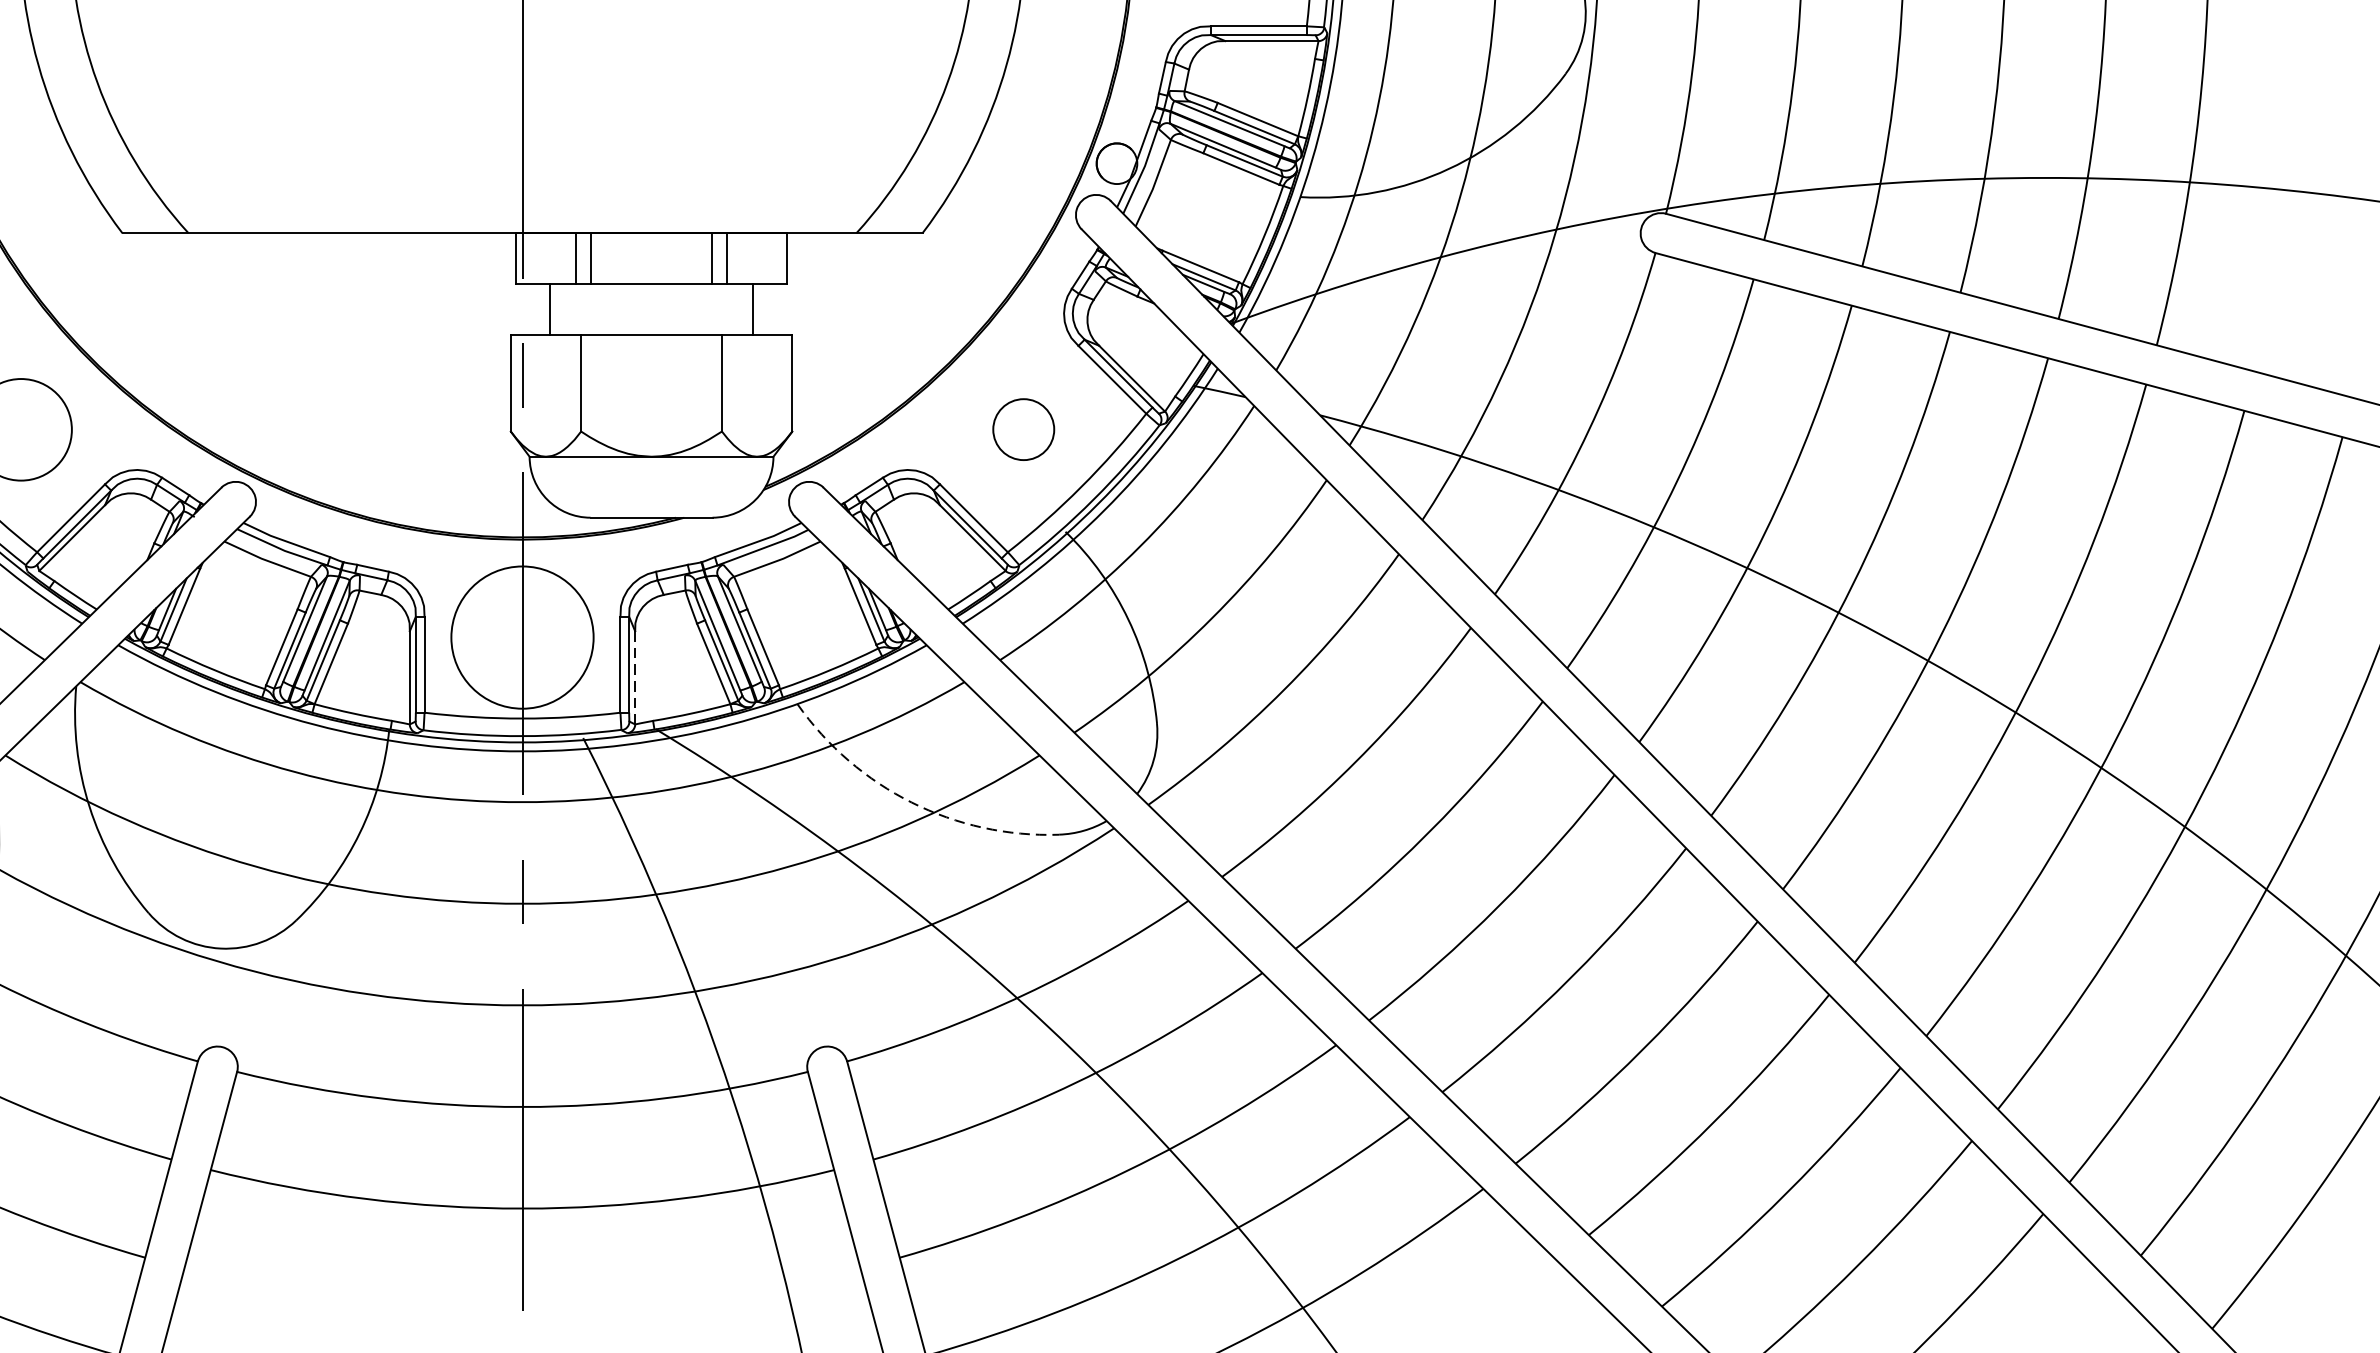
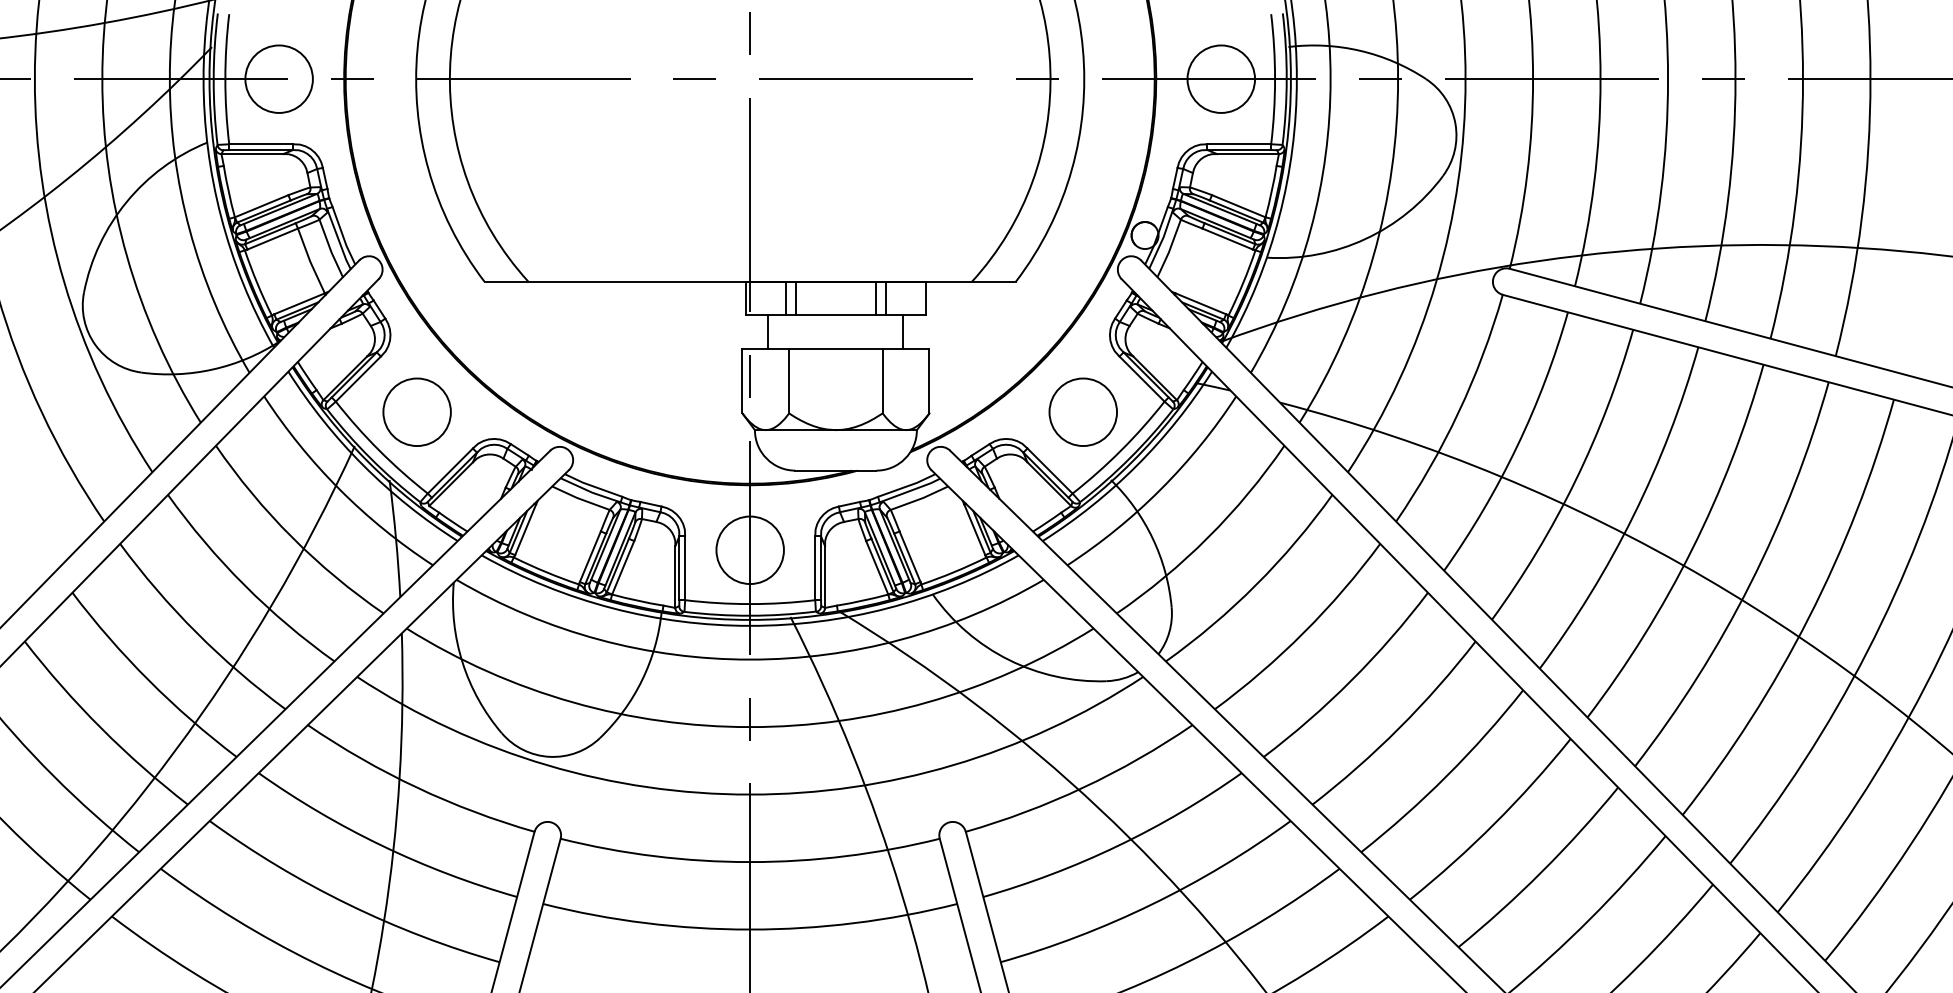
circle: (1022, 428) -> (1082, 411), size x1.67
circle: (521, 637) -> (749, 550), size x0.71
line: (635, 678) -> (825, 577), dashed -> solid
arc: (911, 802) -> (1008, 659), dashed -> solid

